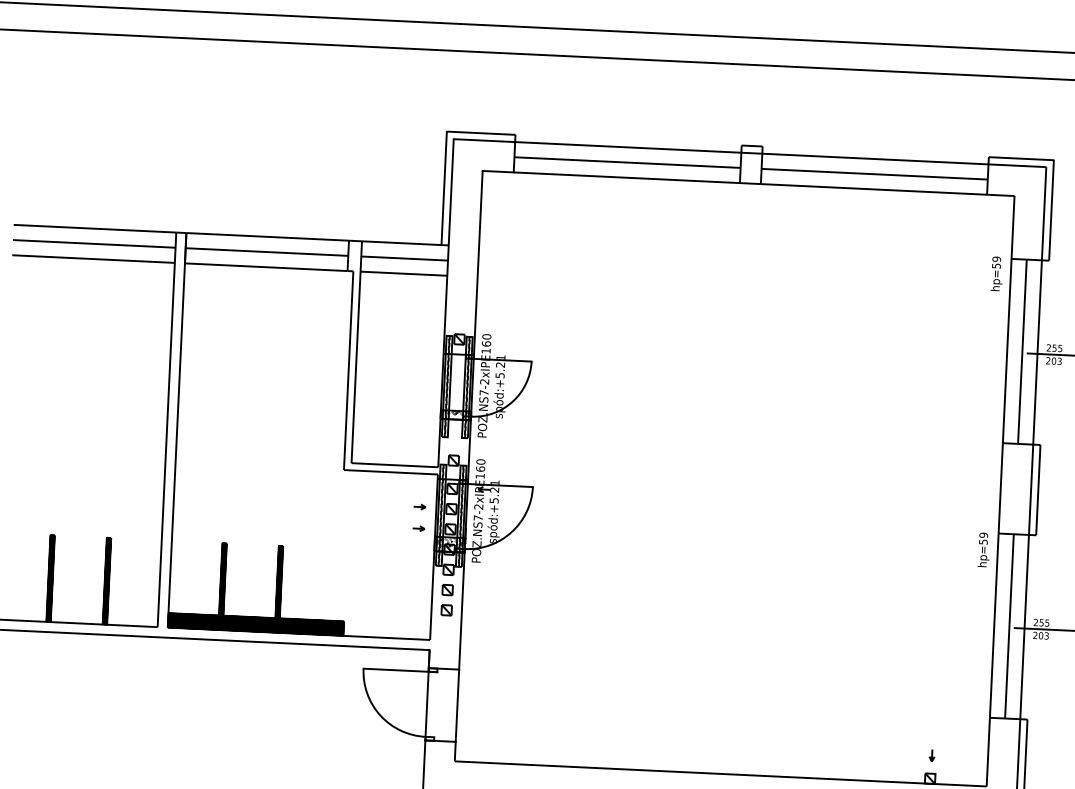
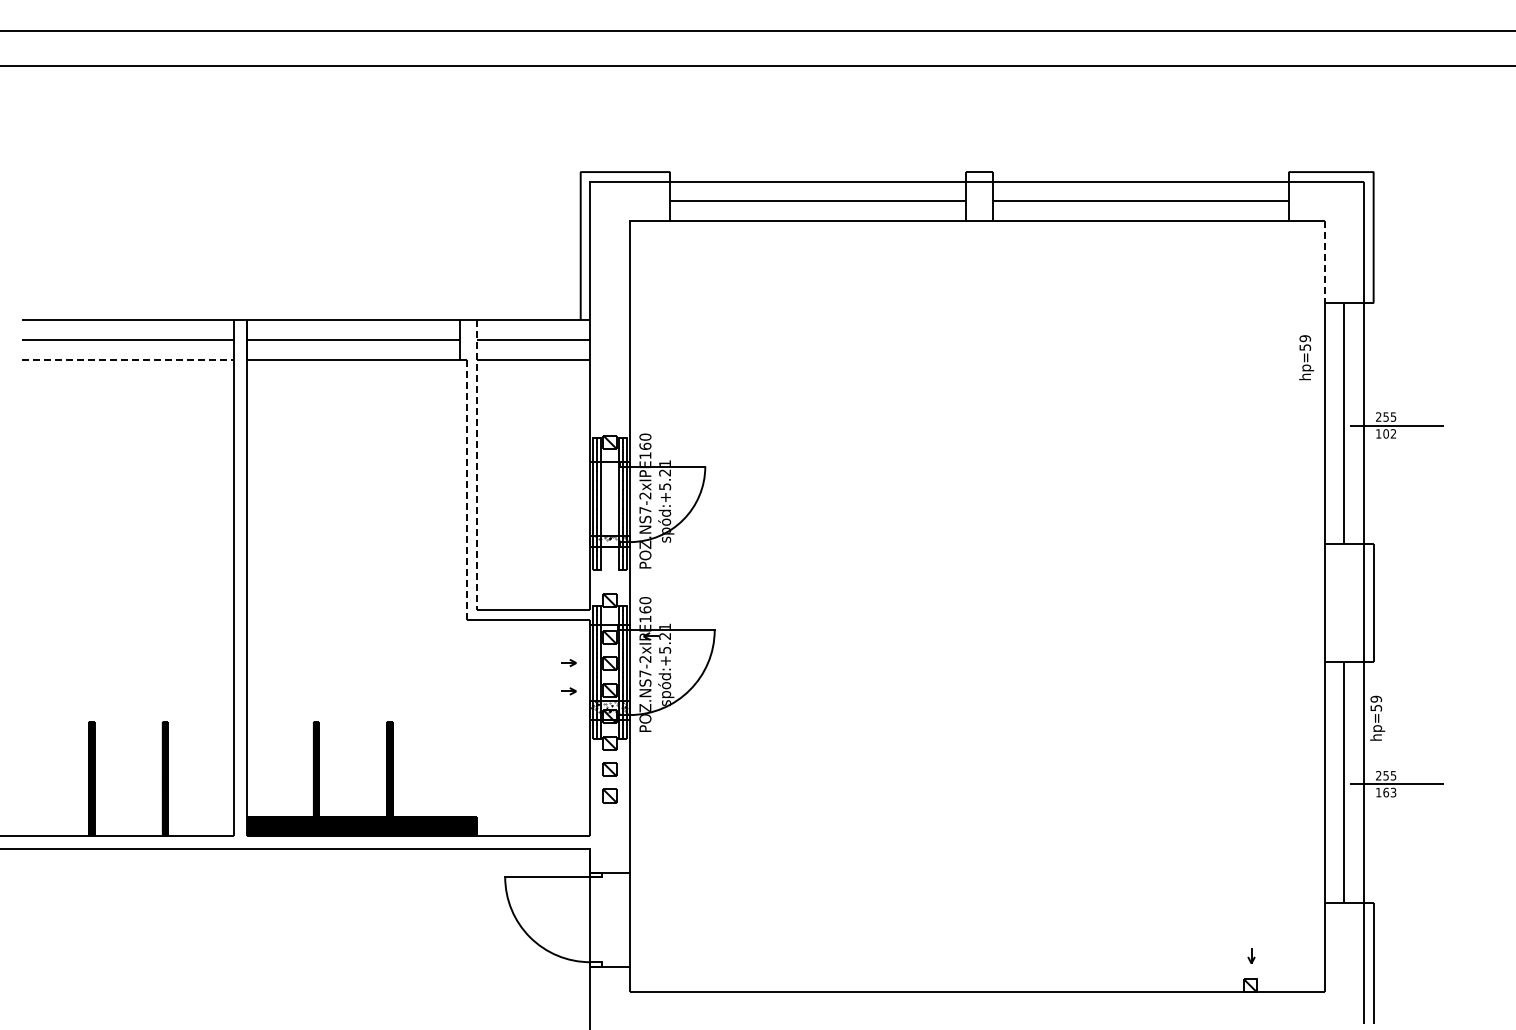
line: (1013, 227) -> (1324, 262), solid -> dashed
line: (93, 258) -> (128, 359), solid -> dashed
text: (997, 273) -> (1306, 357), moved
line: (356, 352) -> (476, 465), solid -> dashed
text: (1054, 360) -> (1386, 433), 203 -> 102
line: (348, 370) -> (467, 489), solid -> dashed
text: (984, 549) -> (1377, 717), moved
text: (1038, 635) -> (1382, 792), 203 -> 163

